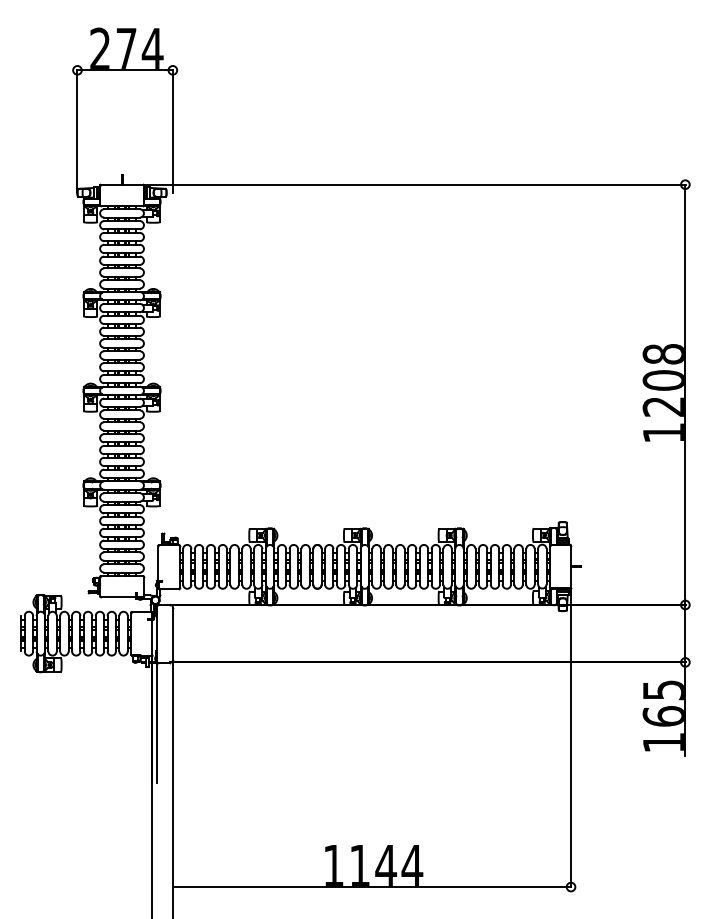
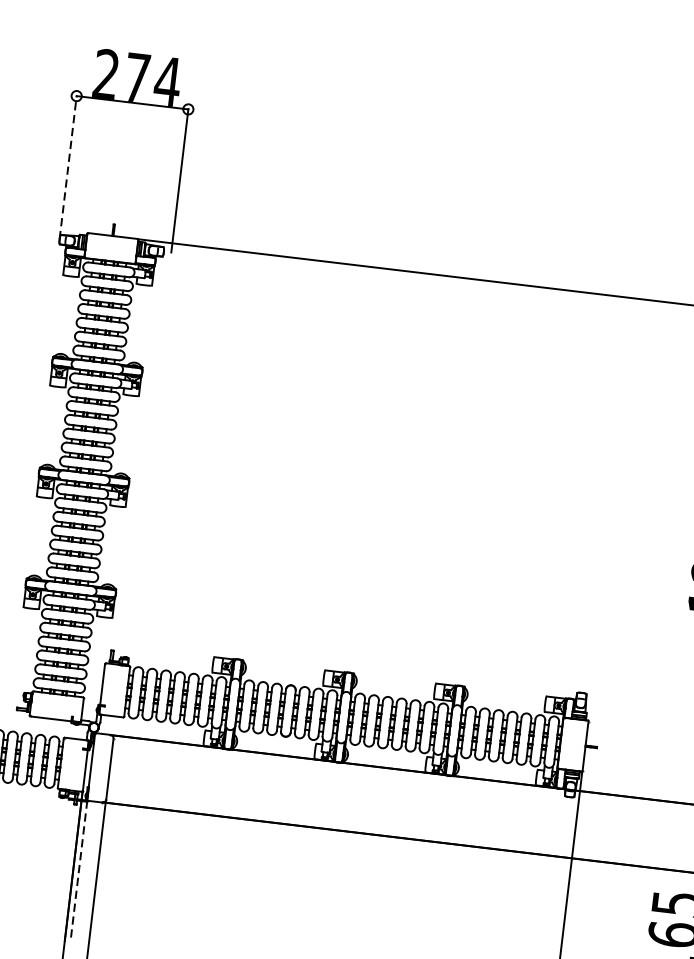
line: (77, 130) -> (68, 166), solid -> dashed
line: (157, 723) -> (79, 872), solid -> dashed

